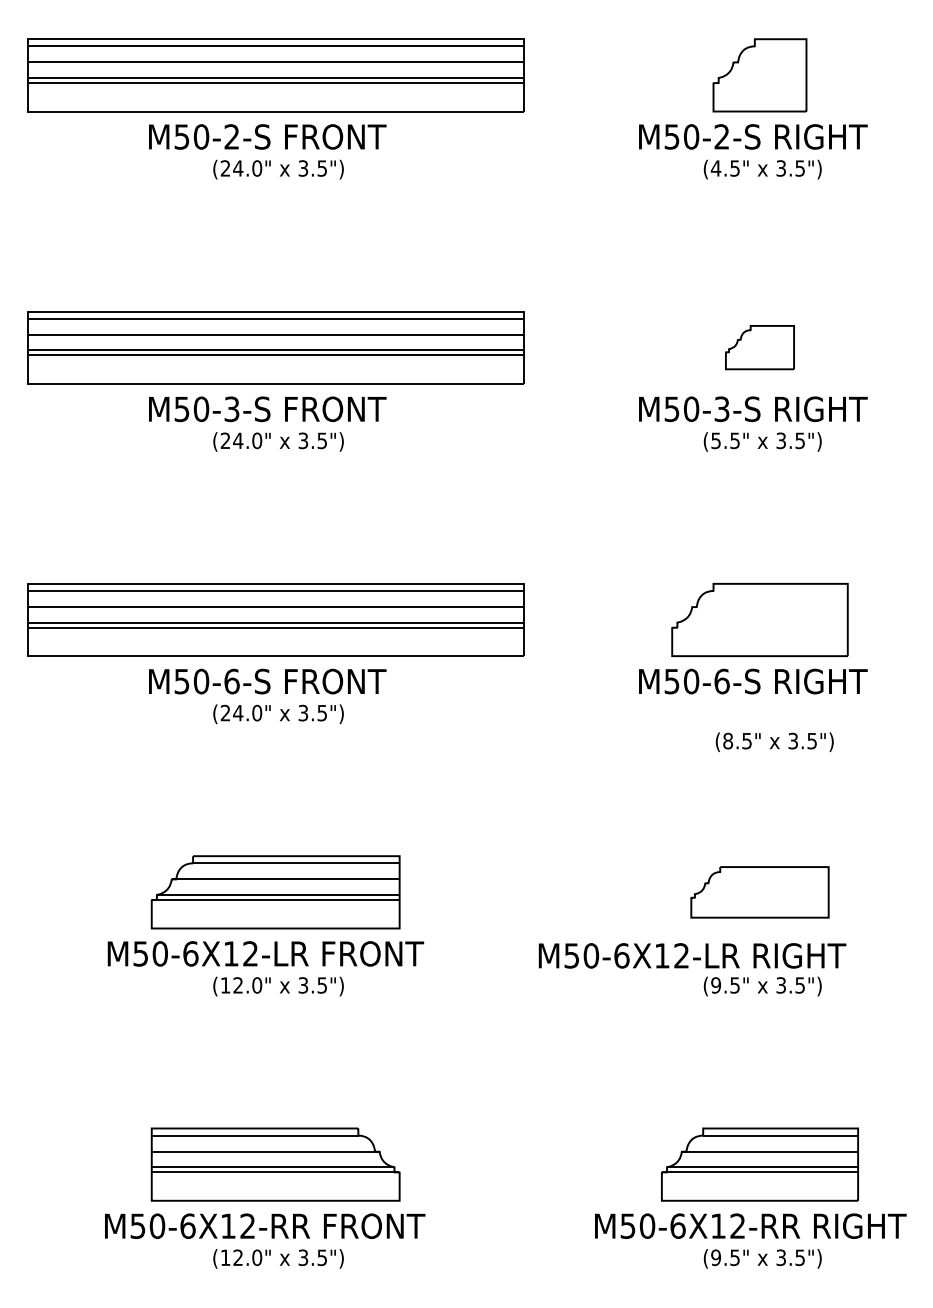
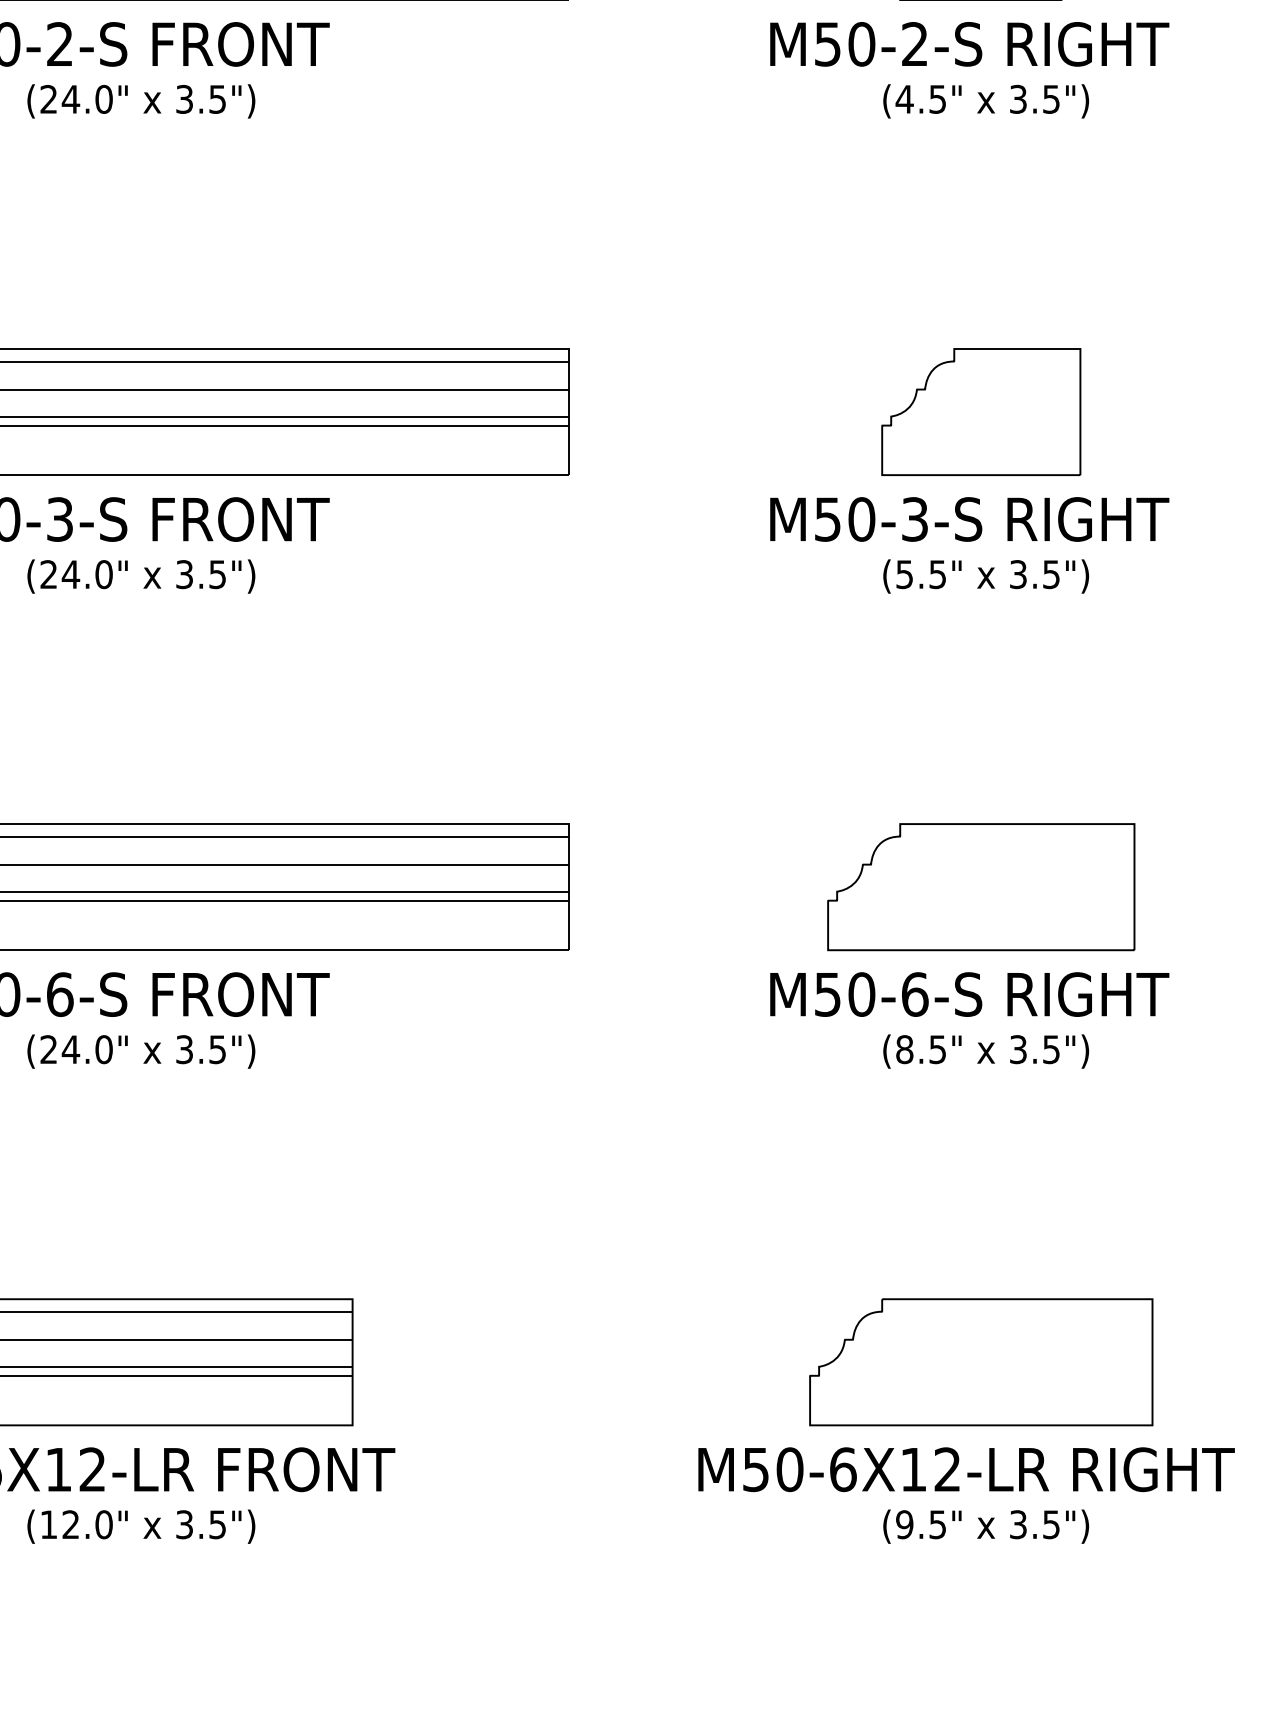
part: (759, 347) -> (980, 411), size x1.67
text: (774, 741) -> (985, 1050), moved
part: (759, 892) -> (980, 1362), size x1.43
text: (692, 955) -> (966, 1468), moved

